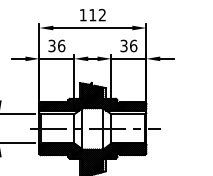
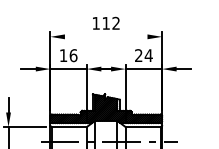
line: (92, 28) -> (105, 37), removed
text: (51, 45) -> (62, 55), 36 -> 16
text: (128, 45) -> (143, 55), 36 -> 24

